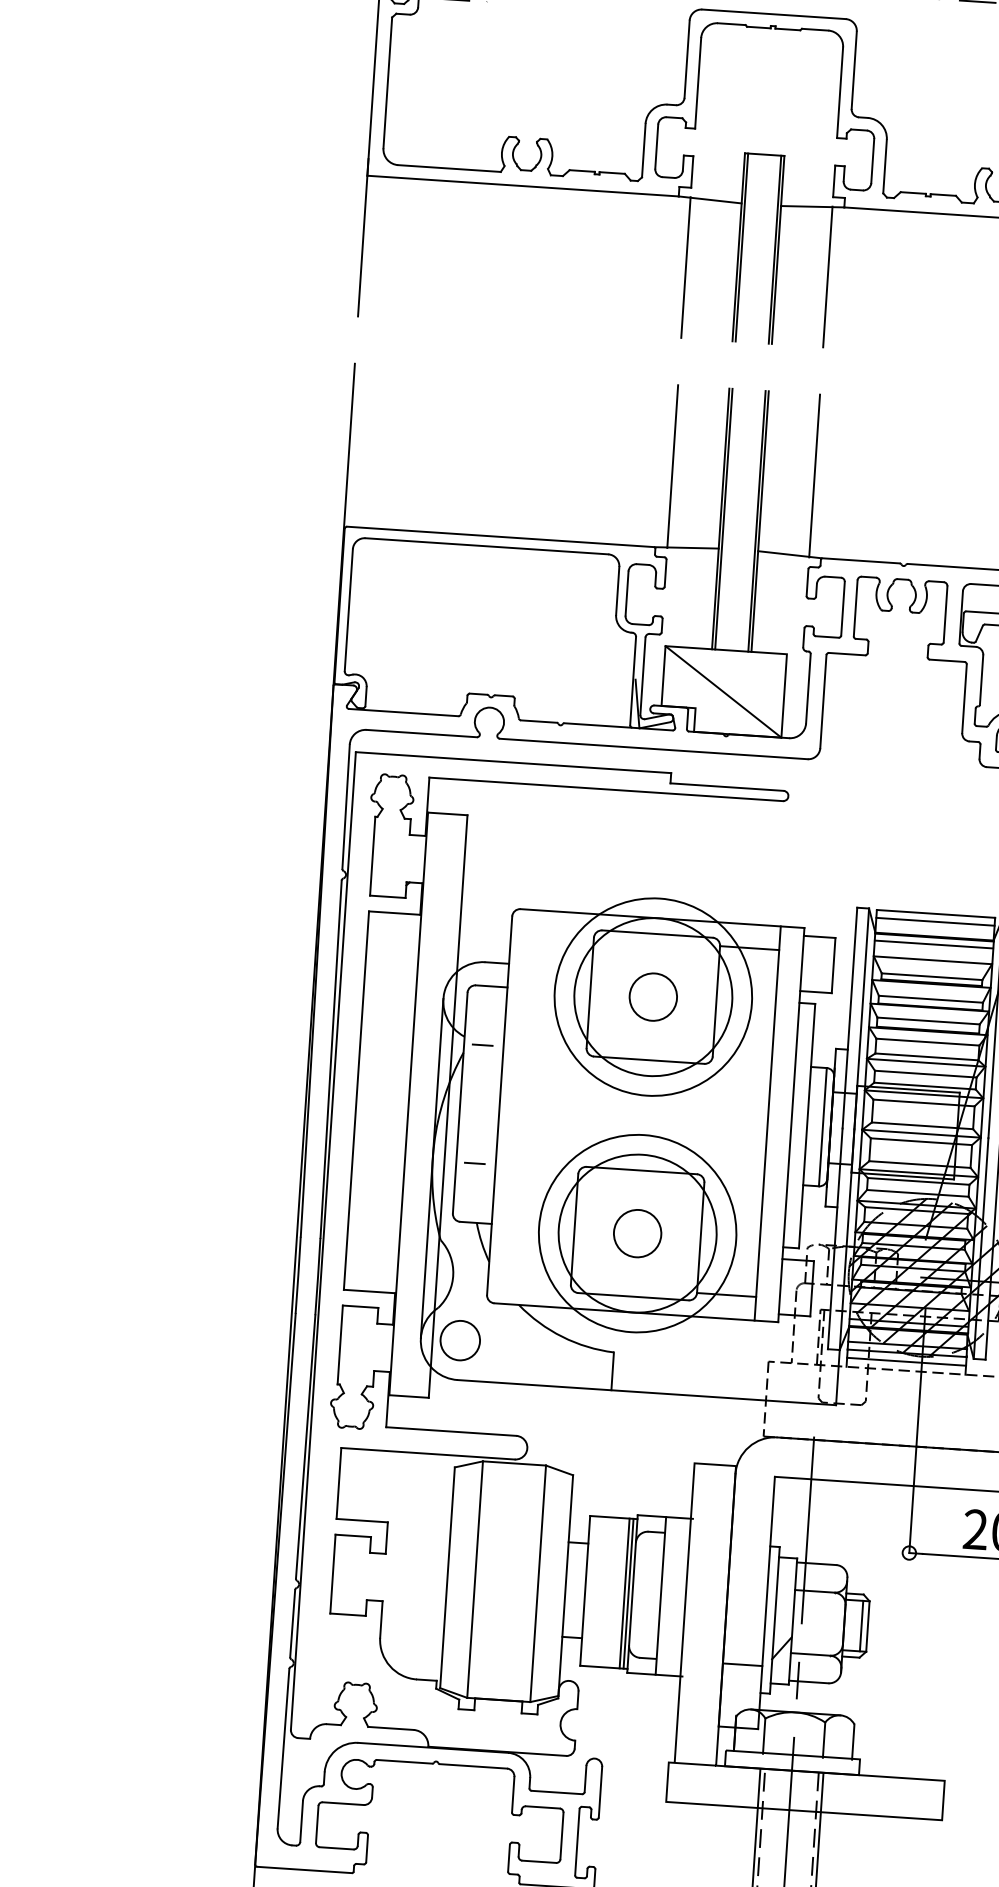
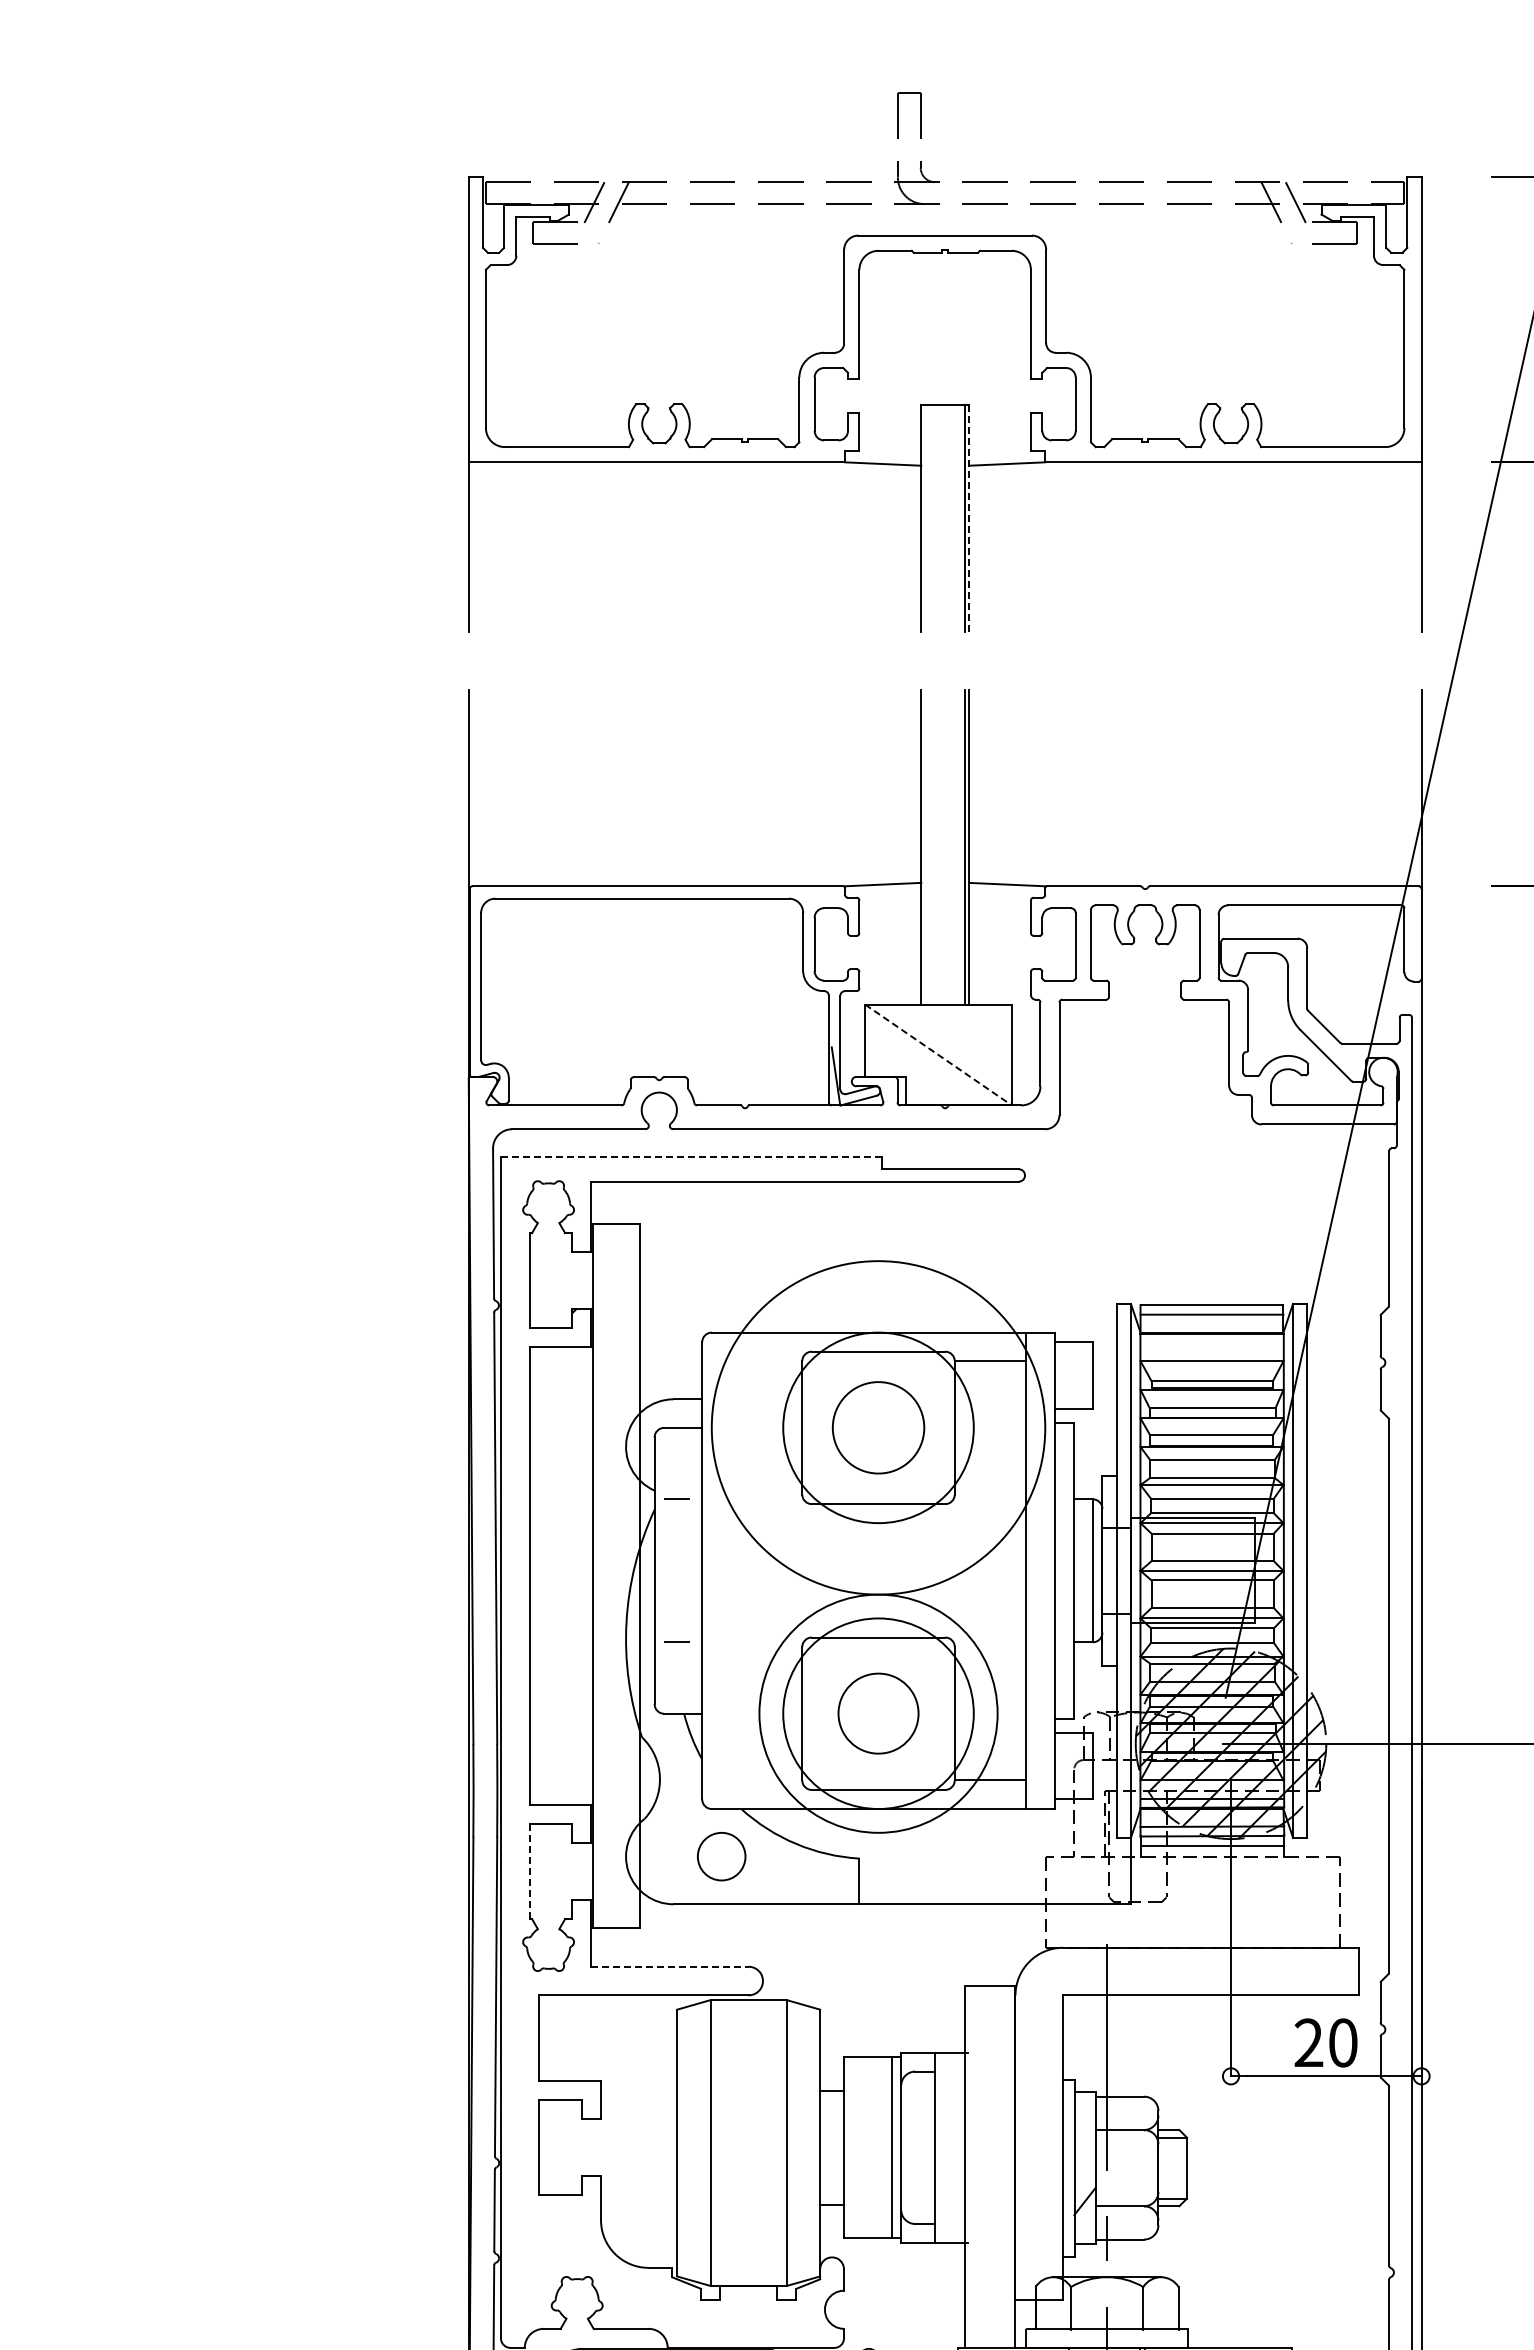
line: (742, 247) -> (925, 518), removed
line: (778, 249) -> (969, 518), solid -> dashed
line: (685, 267) -> (859, 547), removed
line: (827, 277) -> (1030, 547), removed
line: (672, 466) -> (859, 787), removed
line: (814, 475) -> (1030, 787), removed
line: (724, 518) -> (925, 846), removed
line: (723, 692) -> (938, 1055), solid -> dashed
line: (513, 762) -> (691, 1156), solid -> dashed
line: (933, 944) -> (1211, 1342), removed
circle: (653, 996) -> (878, 1427), size x1.4
circle: (653, 996) -> (878, 1427), size x1.6
line: (432, 1168) -> (626, 1651), removed
circle: (637, 1233) -> (878, 1713), size x1.4
circle: (460, 1340) -> (721, 1856), moved
line: (340, 1344) -> (529, 1871), solid -> dashed
line: (451, 1431) -> (670, 1966), solid -> dashed
line: (628, 1593) -> (896, 2147), removed
line: (861, 1625) -> (1179, 2167), removed
line: (742, 1665) -> (1039, 2224), removed

